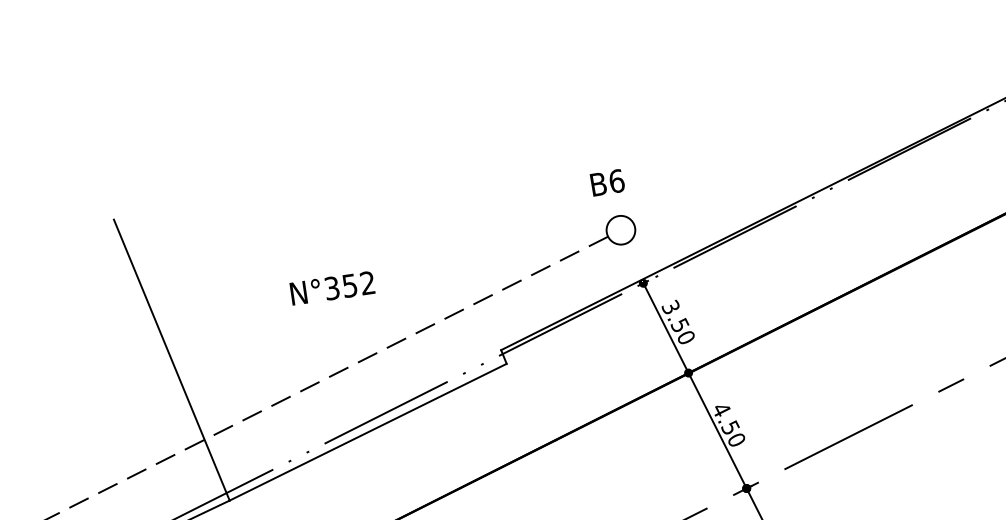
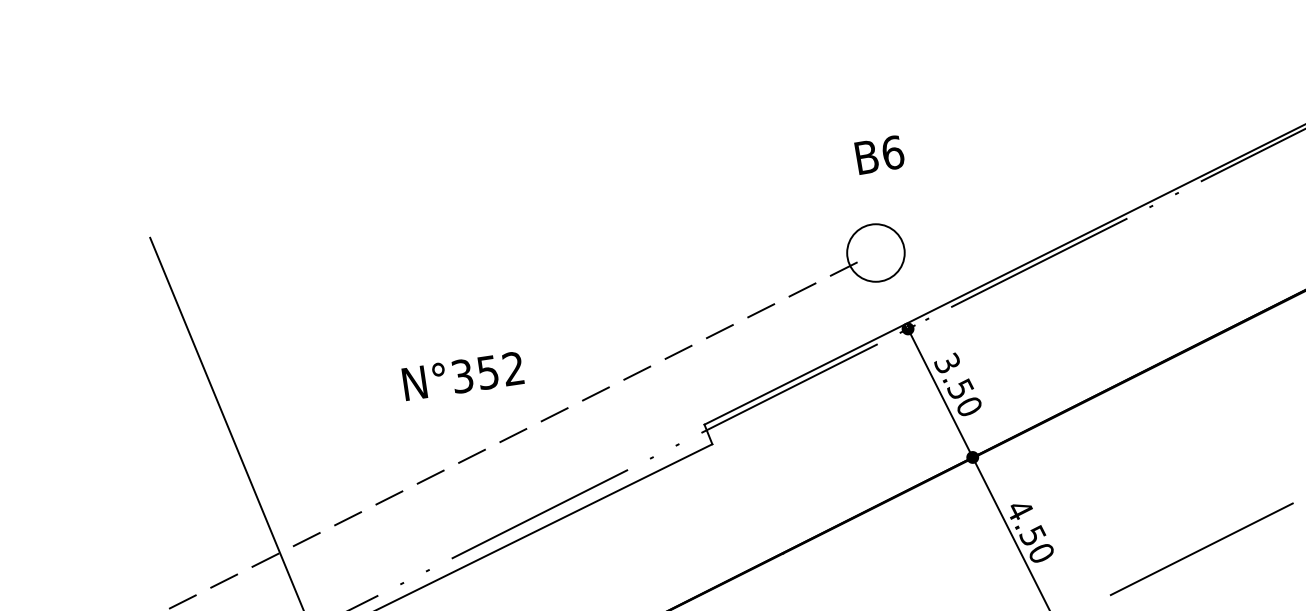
text: (606, 182) -> (878, 154), moved
circle: (620, 229) -> (875, 251), size x1.4
text: (332, 288) -> (463, 376), moved

